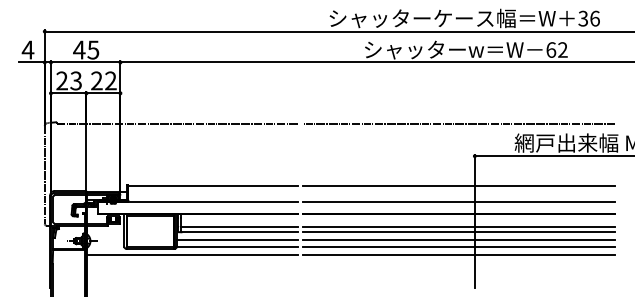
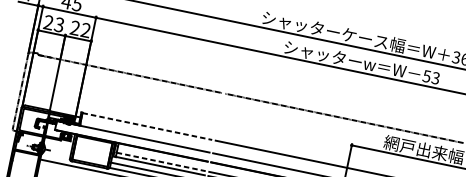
text: (556, 49) -> (431, 76), 62 -> 53
line: (213, 185) -> (147, 126), solid -> dashed
line: (240, 226) -> (161, 162), solid -> dashed

